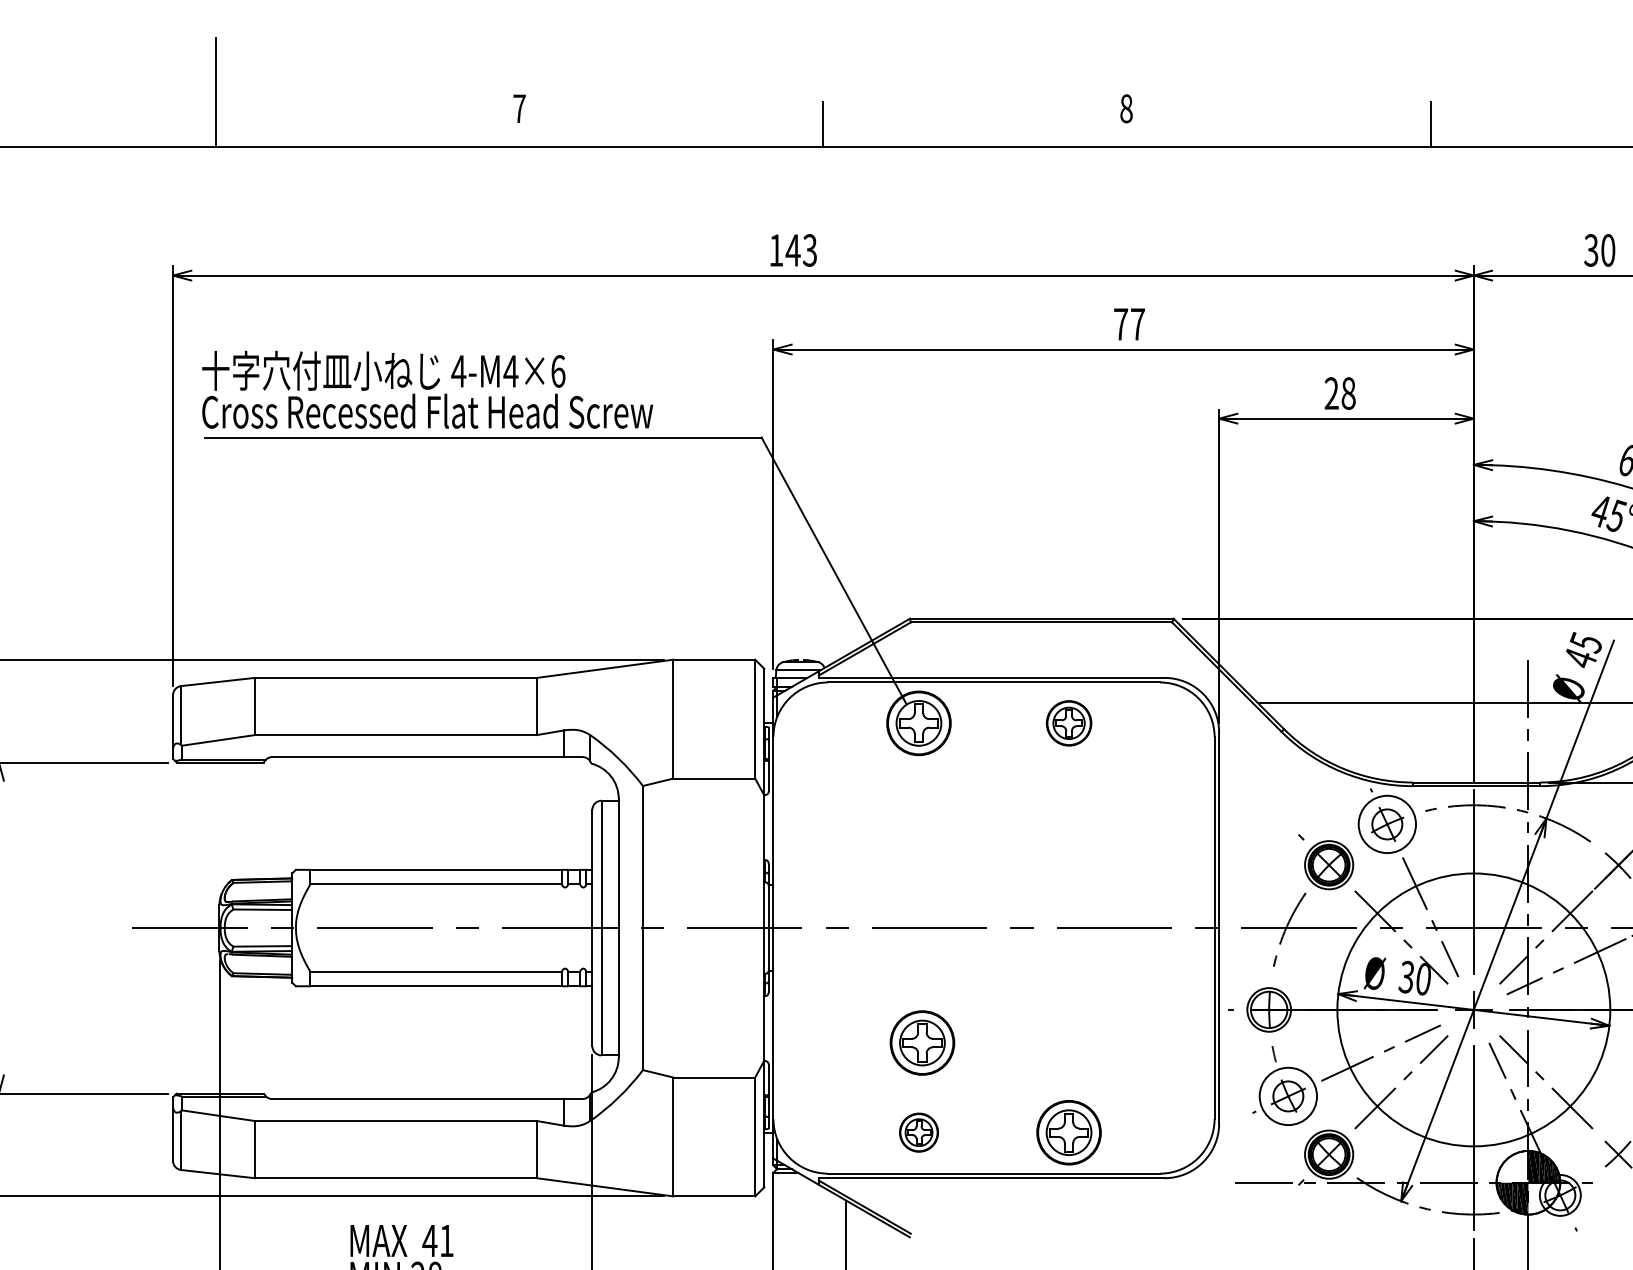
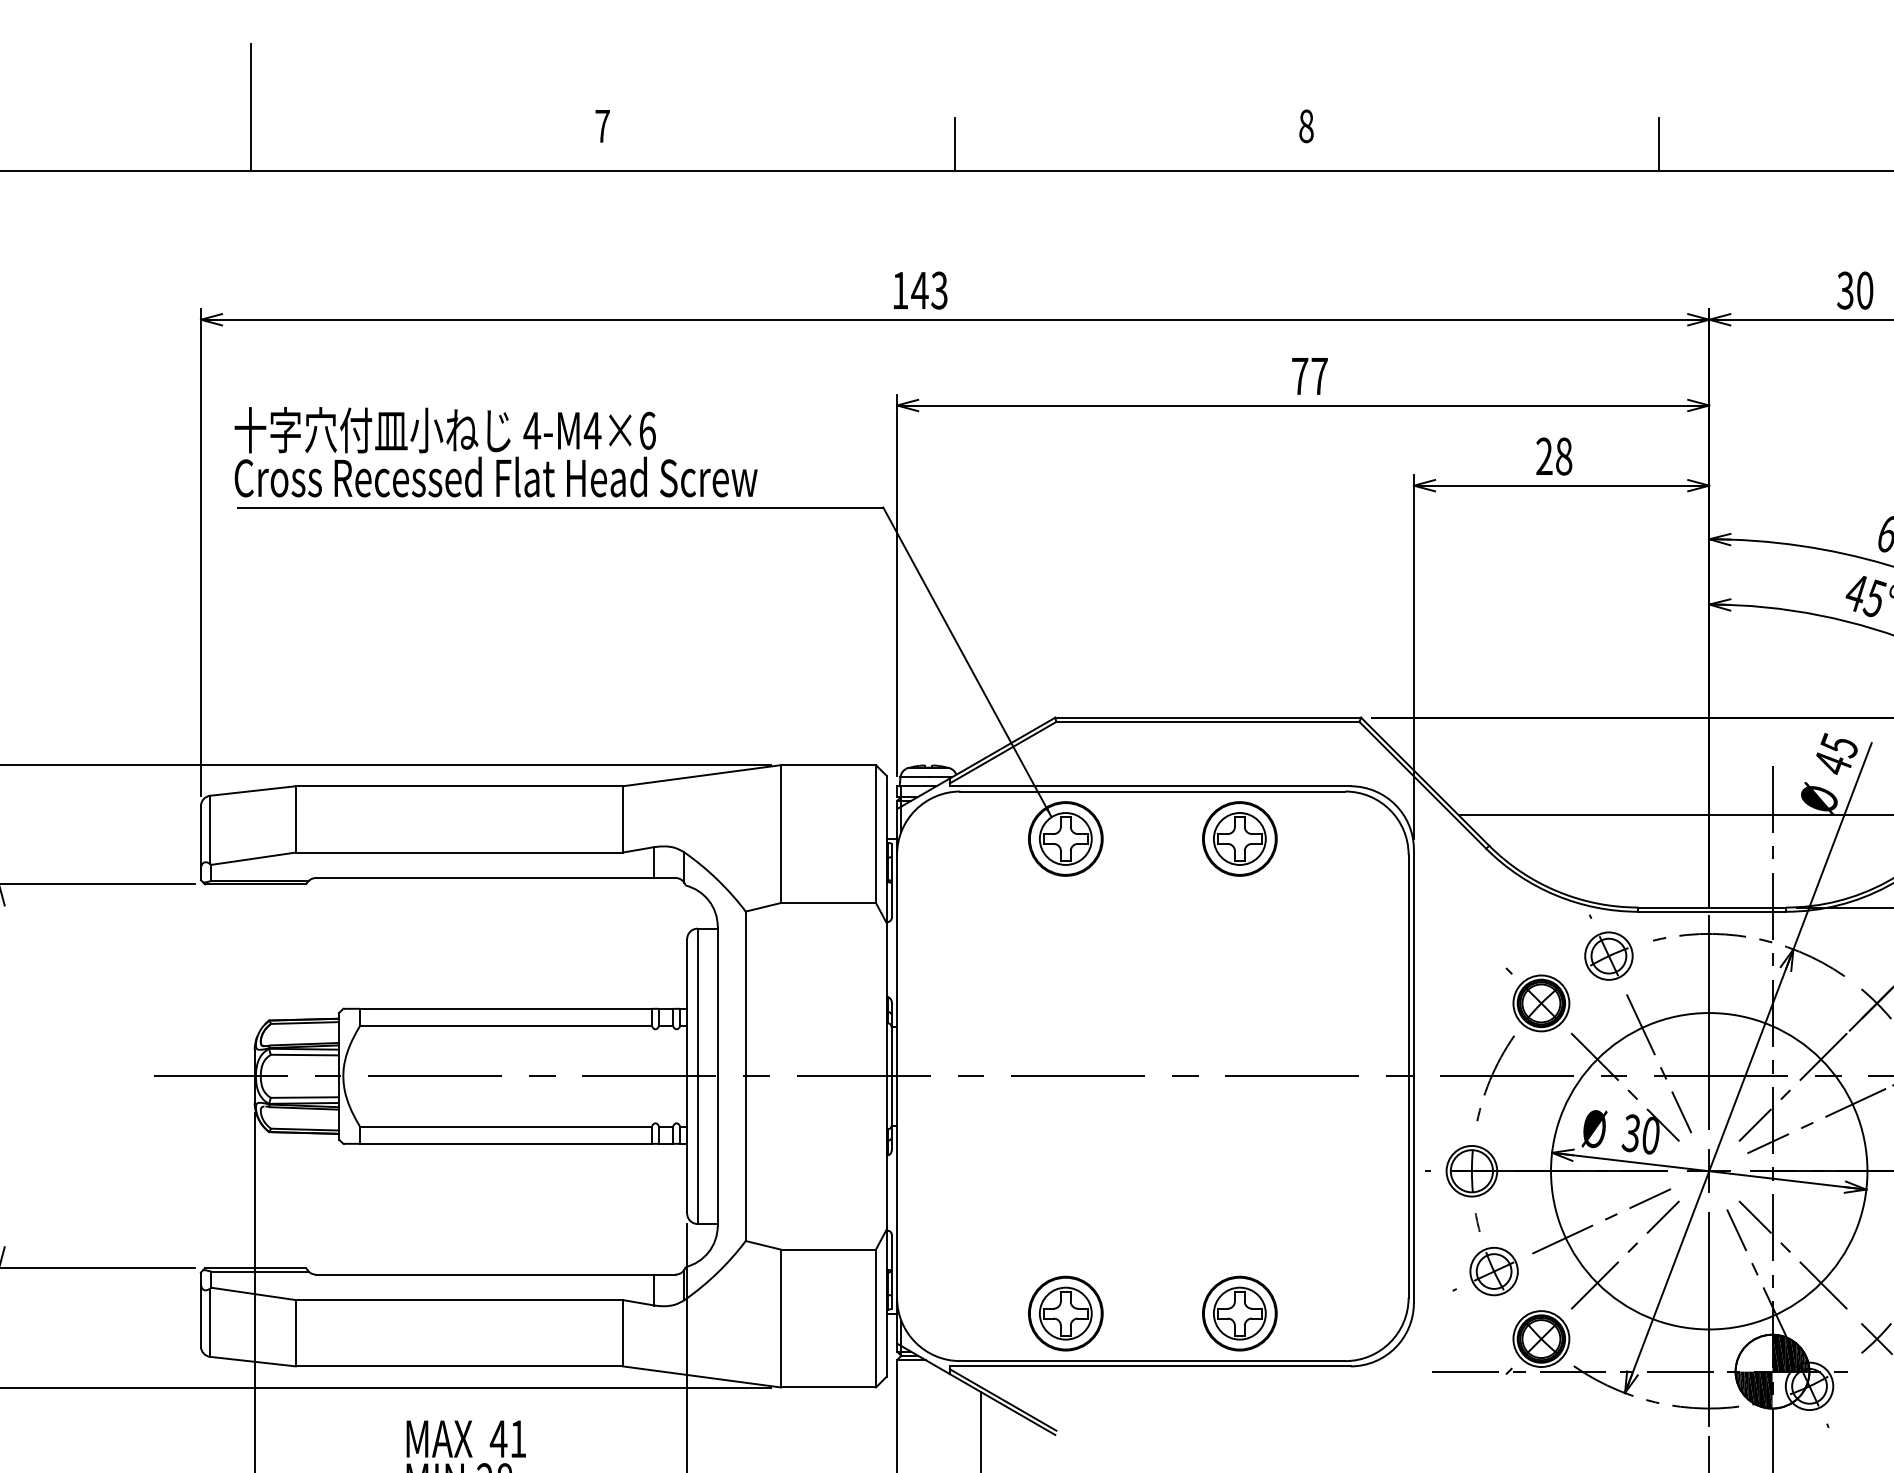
part: (1068, 722) -> (1239, 838), size x1.43
circle: (1386, 823) -> (1608, 955), size x0.71
part: (922, 1042) -> (1069, 1209), removed
circle: (1287, 1096) -> (1493, 1271), size x0.71
part: (918, 1132) -> (1065, 1313), size x1.67

